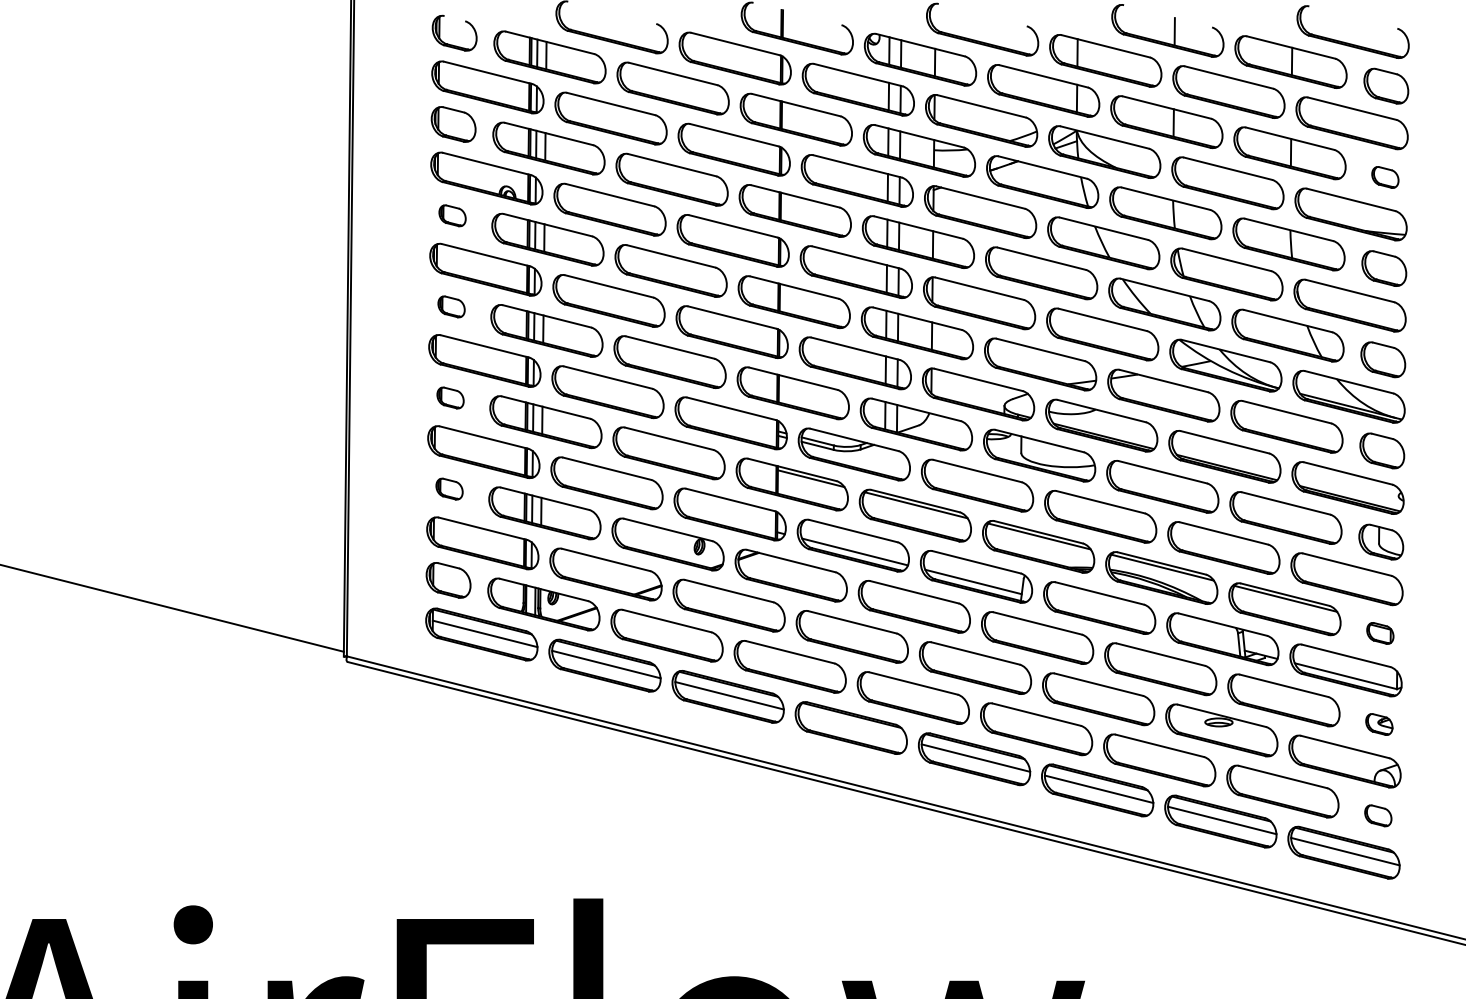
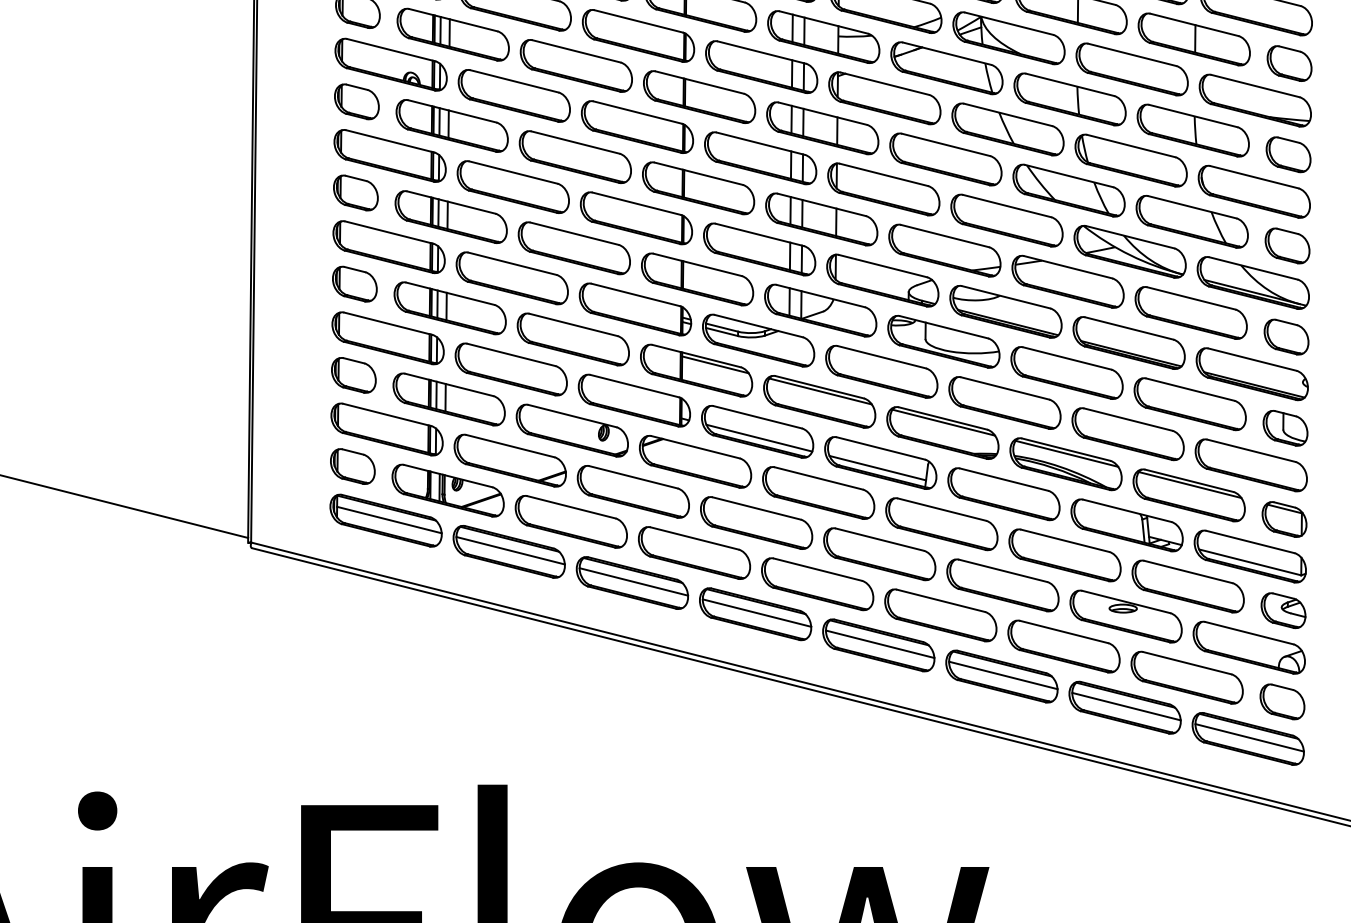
part: (1385, 177) -> (1289, 63), size x1.67
part: (452, 215) -> (356, 101), size x1.67
part: (451, 306) -> (355, 192), size x1.67
part: (450, 397) -> (354, 283), size x1.67
part: (449, 488) -> (353, 374), size x1.67
part: (1380, 633) -> (1284, 519), size x1.67
part: (1379, 724) -> (1283, 610), size x1.67
line: (852, 726) -> (756, 612), added
part: (1378, 815) -> (1282, 701), size x1.67

